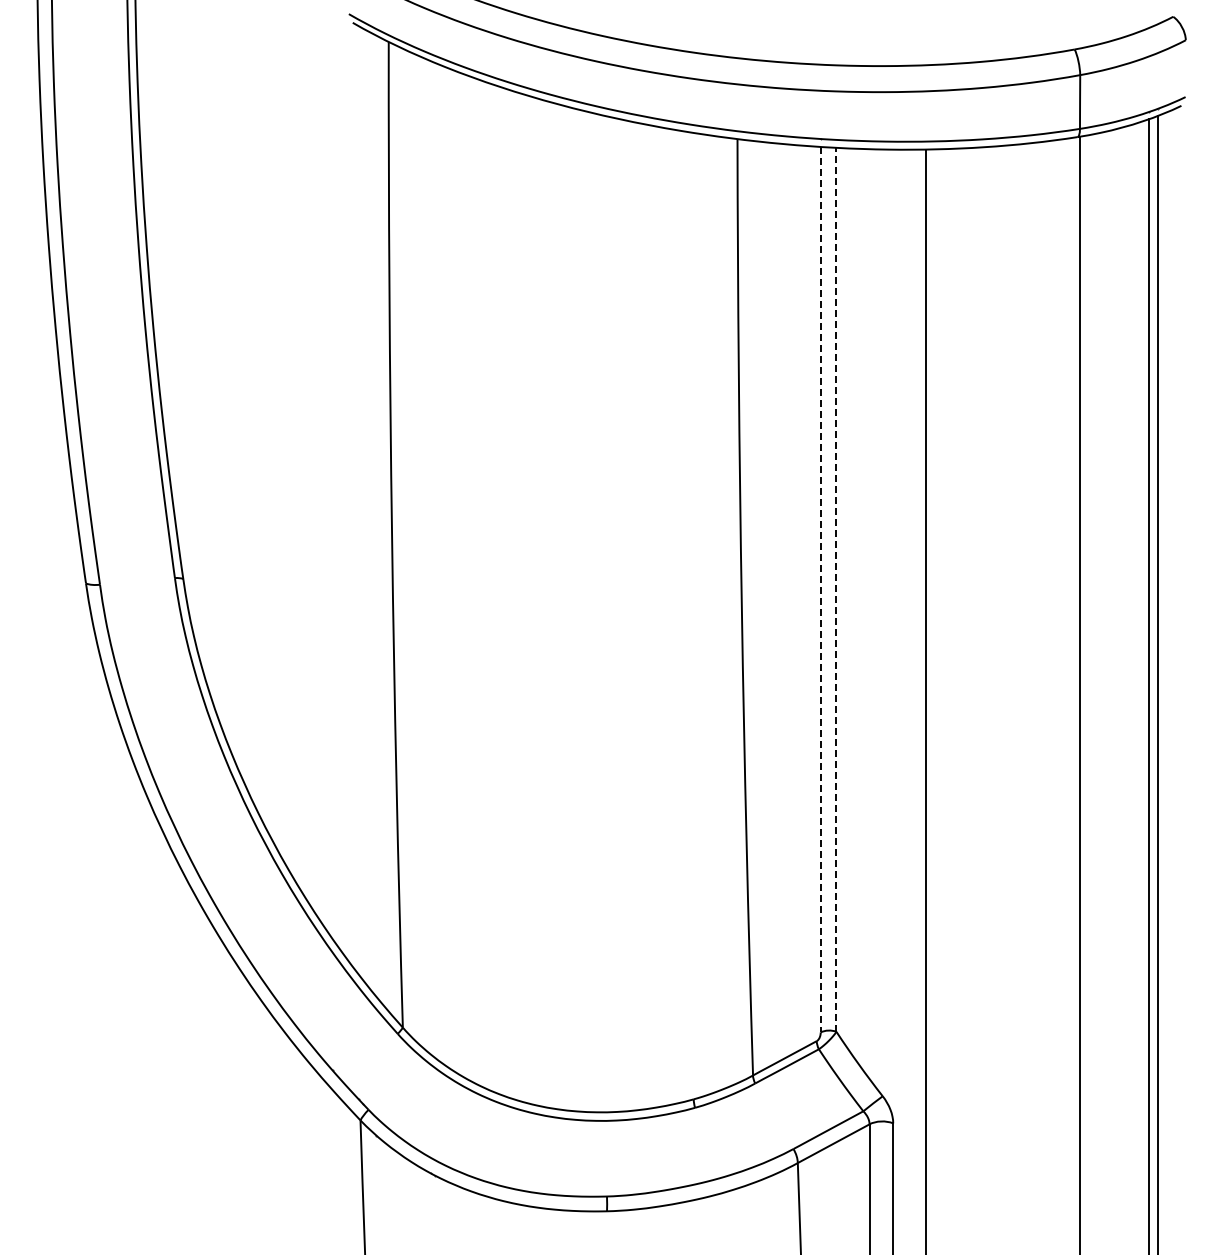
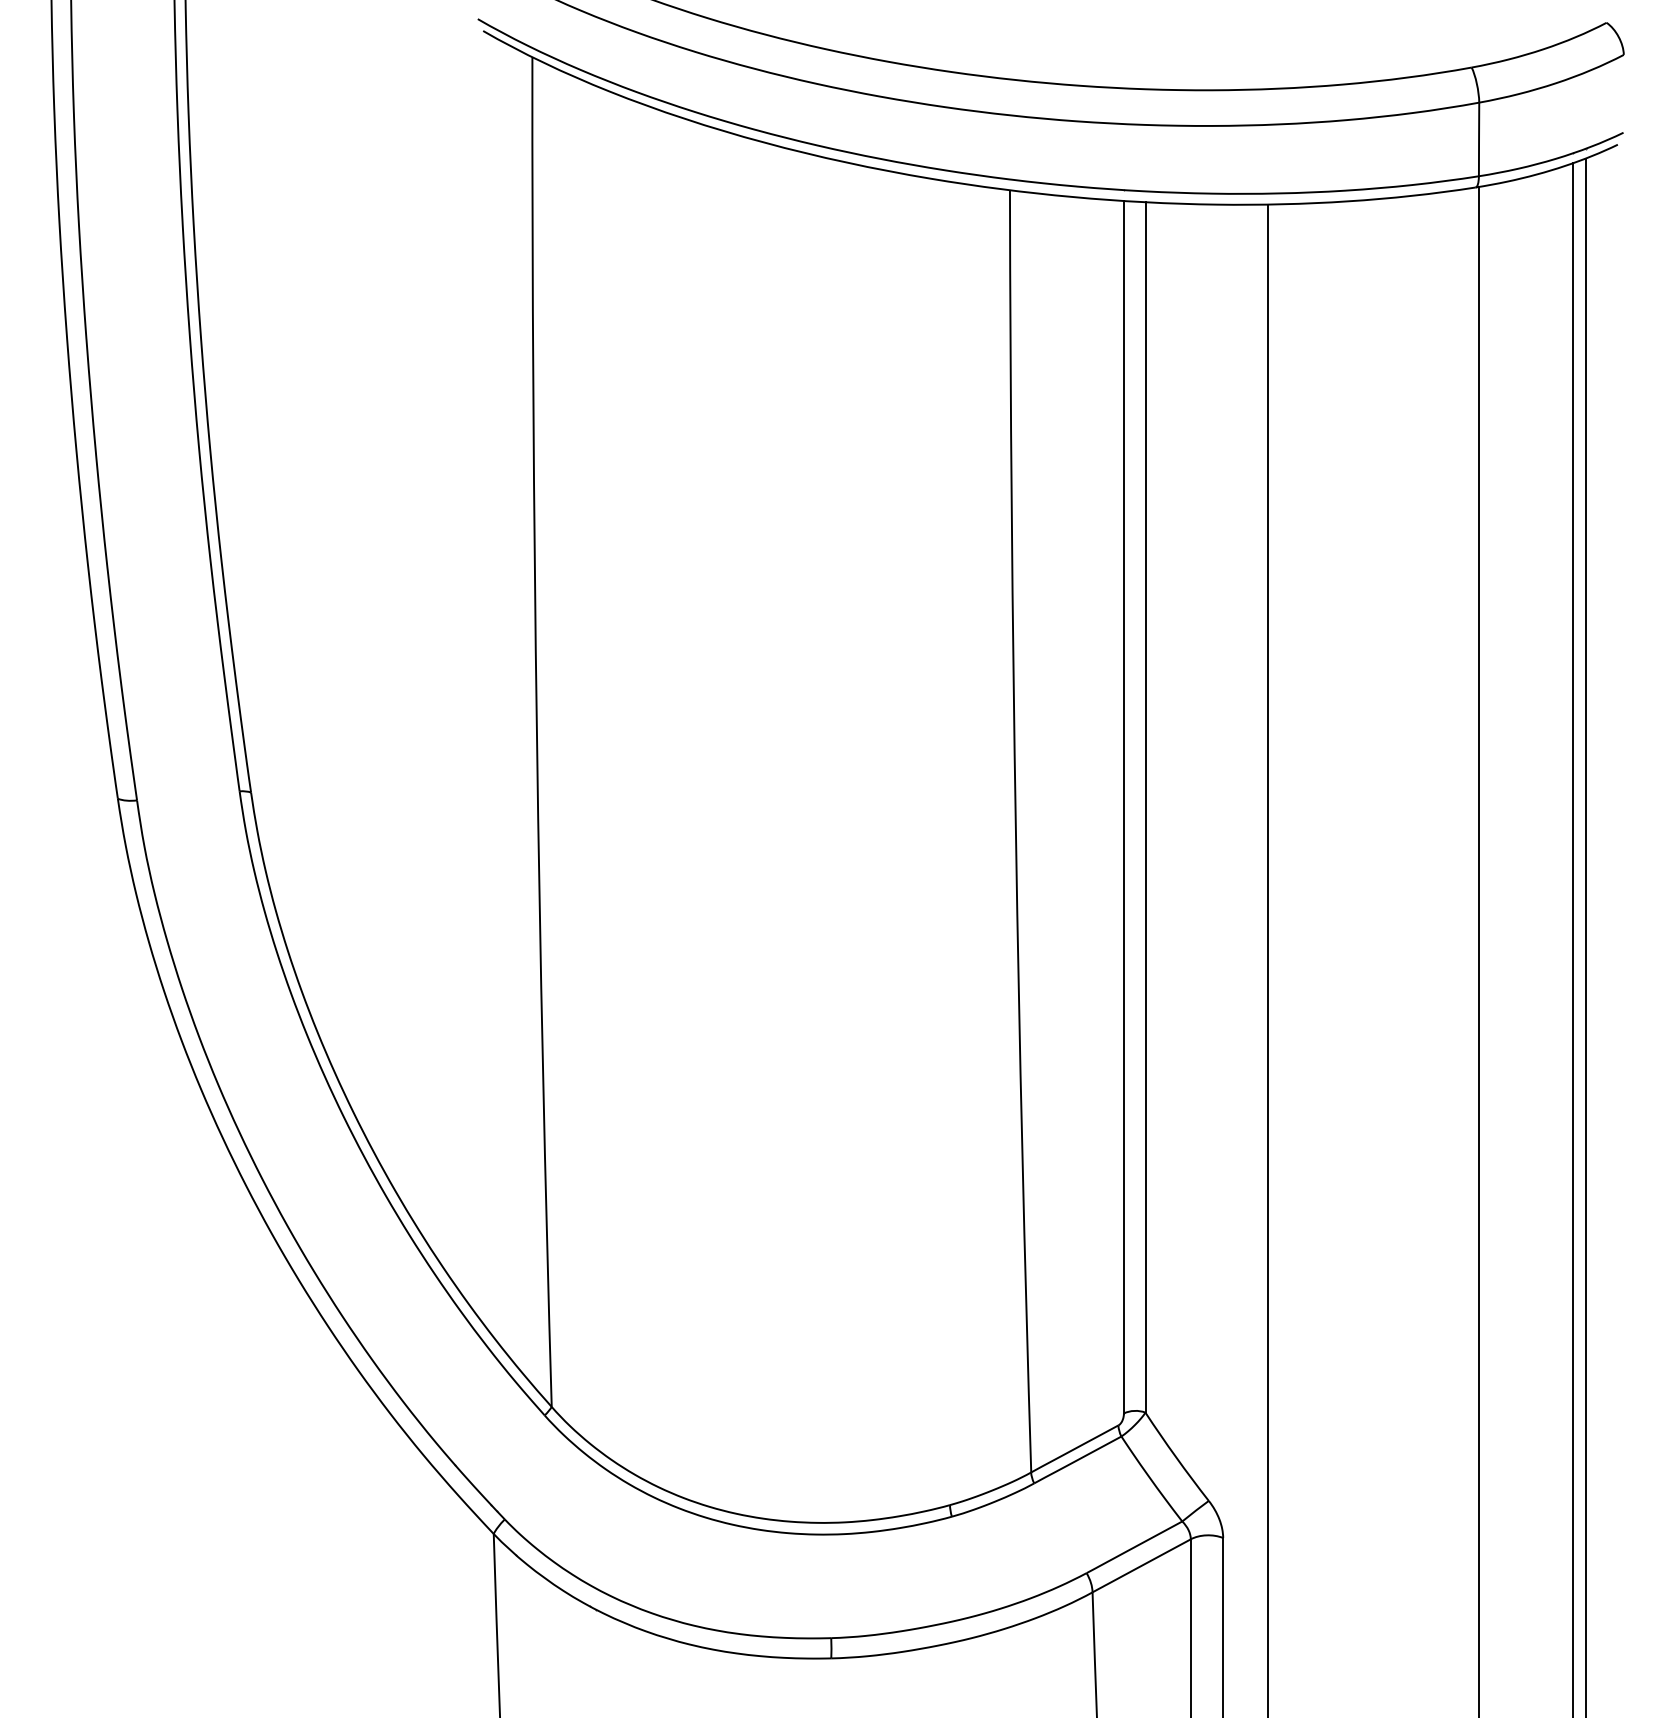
line: (820, 589) -> (1123, 806), dashed -> solid
line: (836, 589) -> (1145, 806), dashed -> solid

